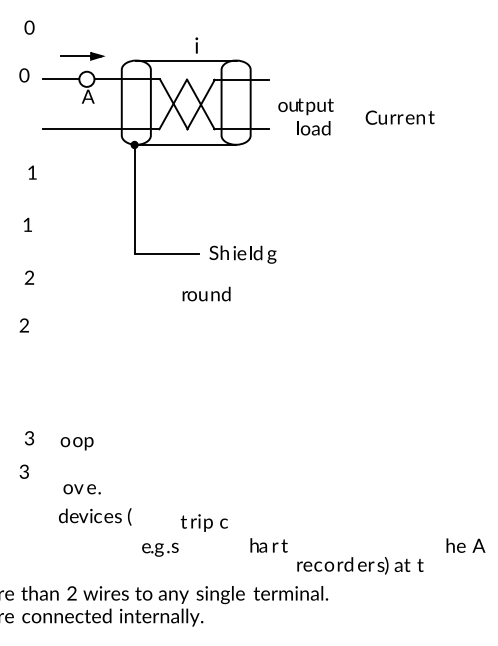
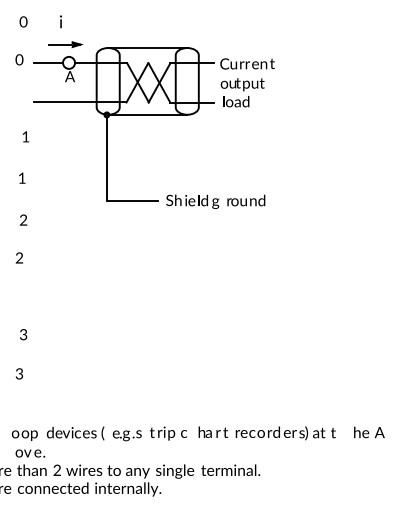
text: (196, 45) -> (60, 21), moved
text: (399, 117) -> (247, 63), moved
text: (313, 128) -> (235, 101), moved
text: (206, 293) -> (246, 200), moved
text: (29, 438) -> (23, 334), moved
text: (76, 443) -> (24, 435), moved
text: (81, 489) -> (29, 453), moved
text: (95, 516) -> (75, 433), moved
text: (203, 522) -> (167, 433), moved
text: (360, 565) -> (285, 433), moved

